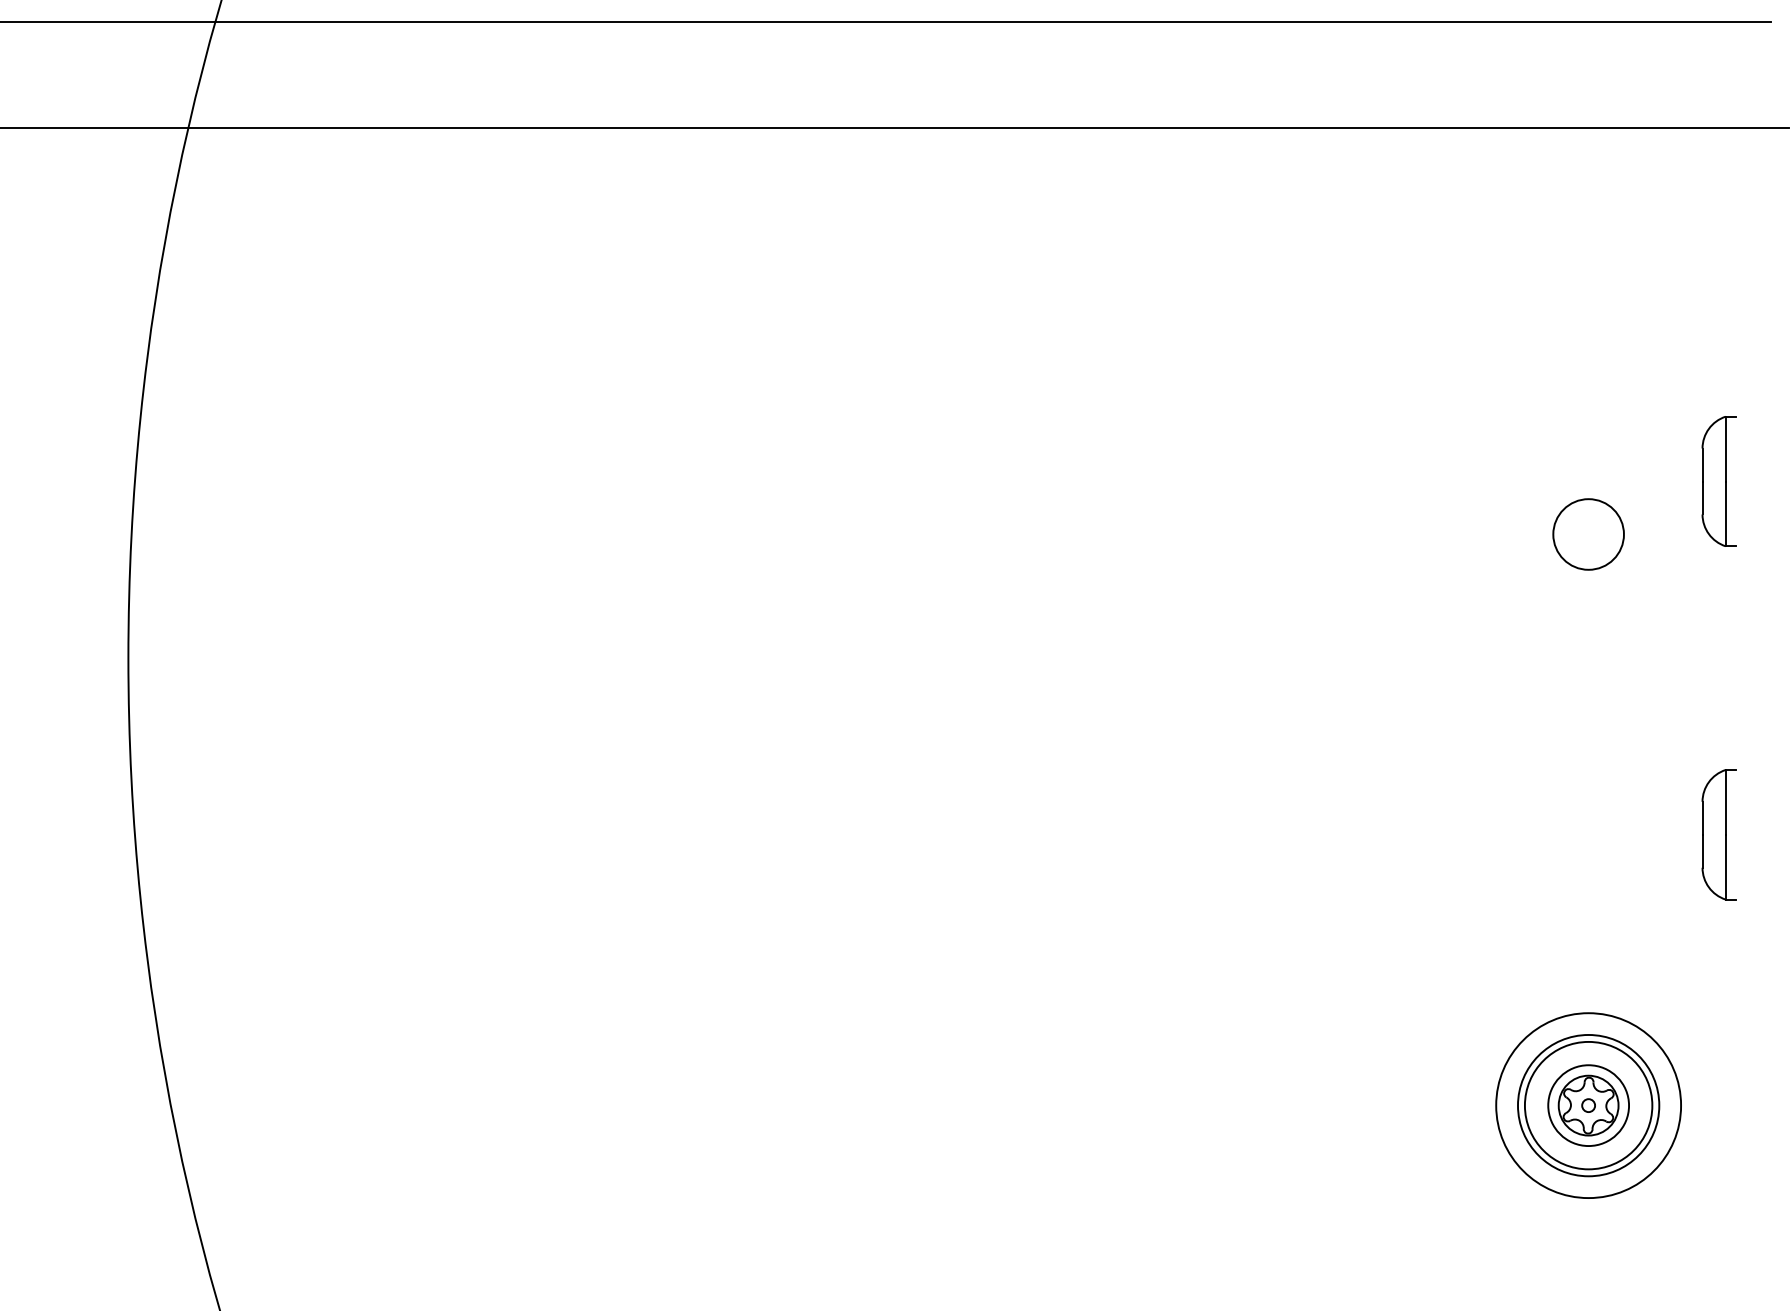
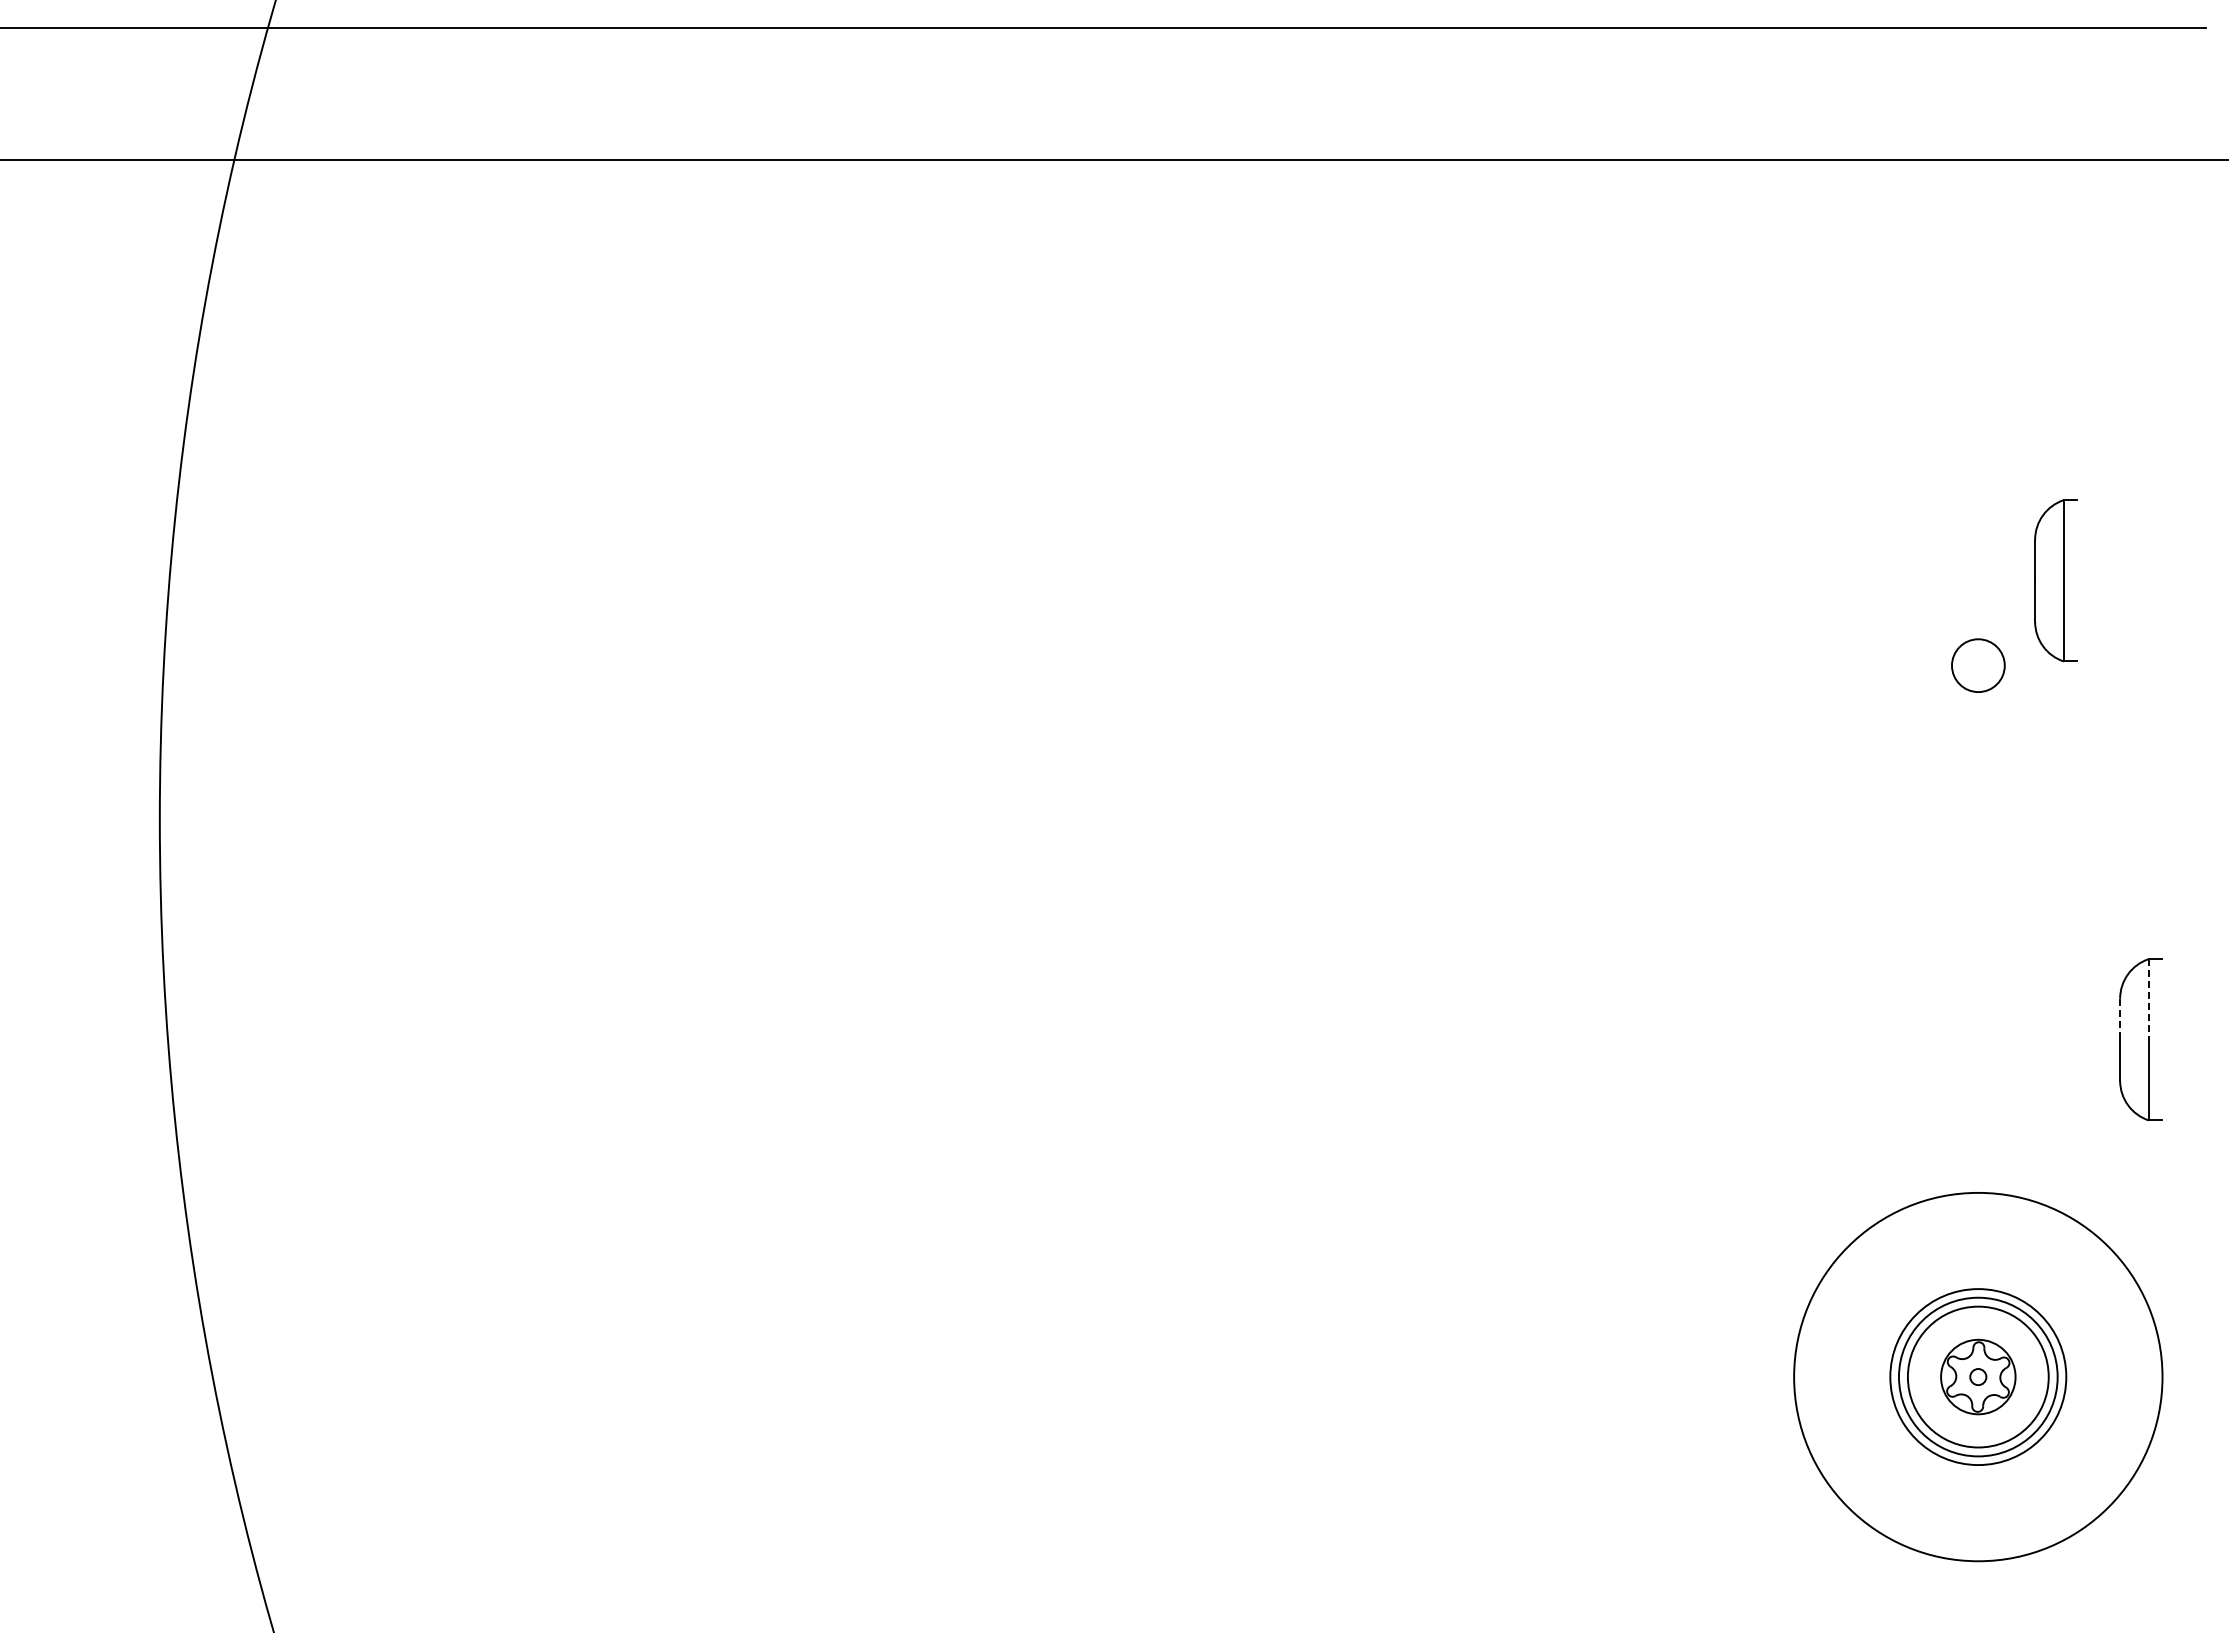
part: (1718, 481) -> (2055, 580), moved
circle: (1588, 534) -> (1978, 665), size x0.6
line: (1725, 802) -> (2148, 999), solid -> dashed
line: (1702, 818) -> (2120, 1019), solid -> dashed
circle: (1588, 1105) -> (1978, 1376), size x1.4
circle: (1588, 1105) -> (1978, 1376), size x1.6

